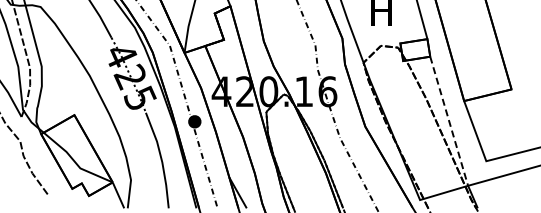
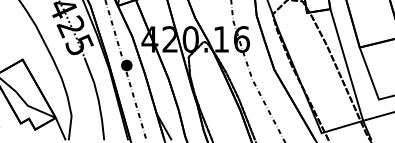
line: (449, 121) -> (347, 65), dashed -> solid

